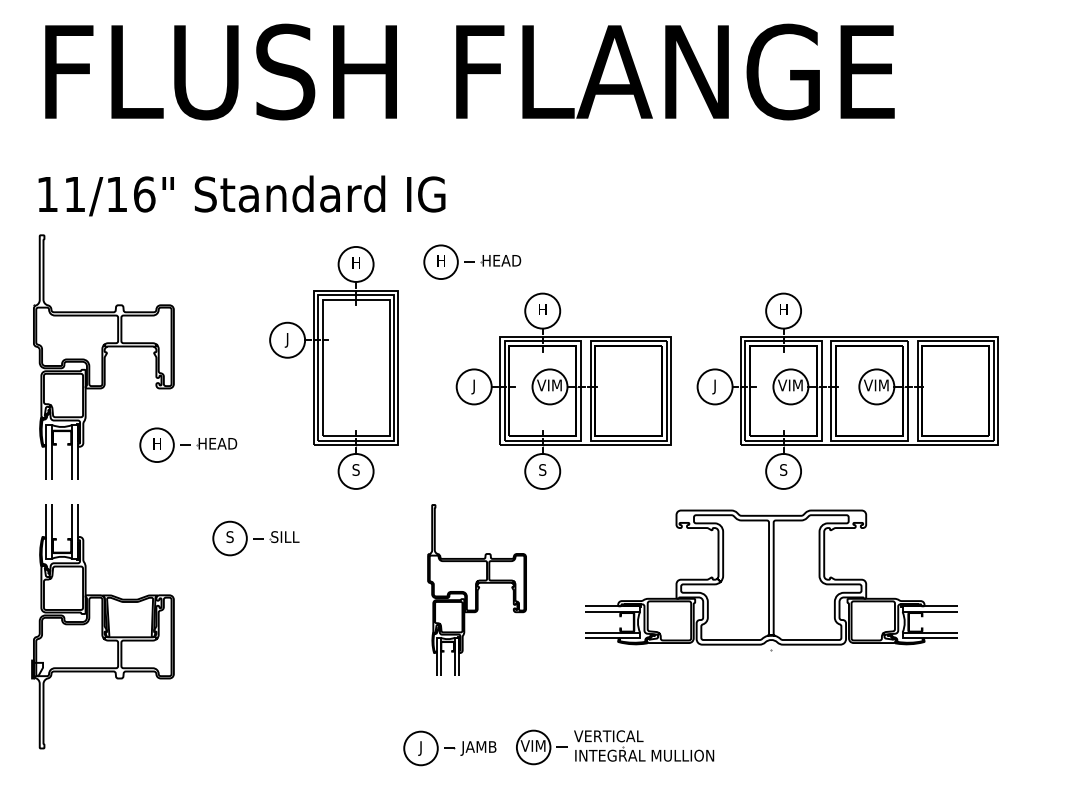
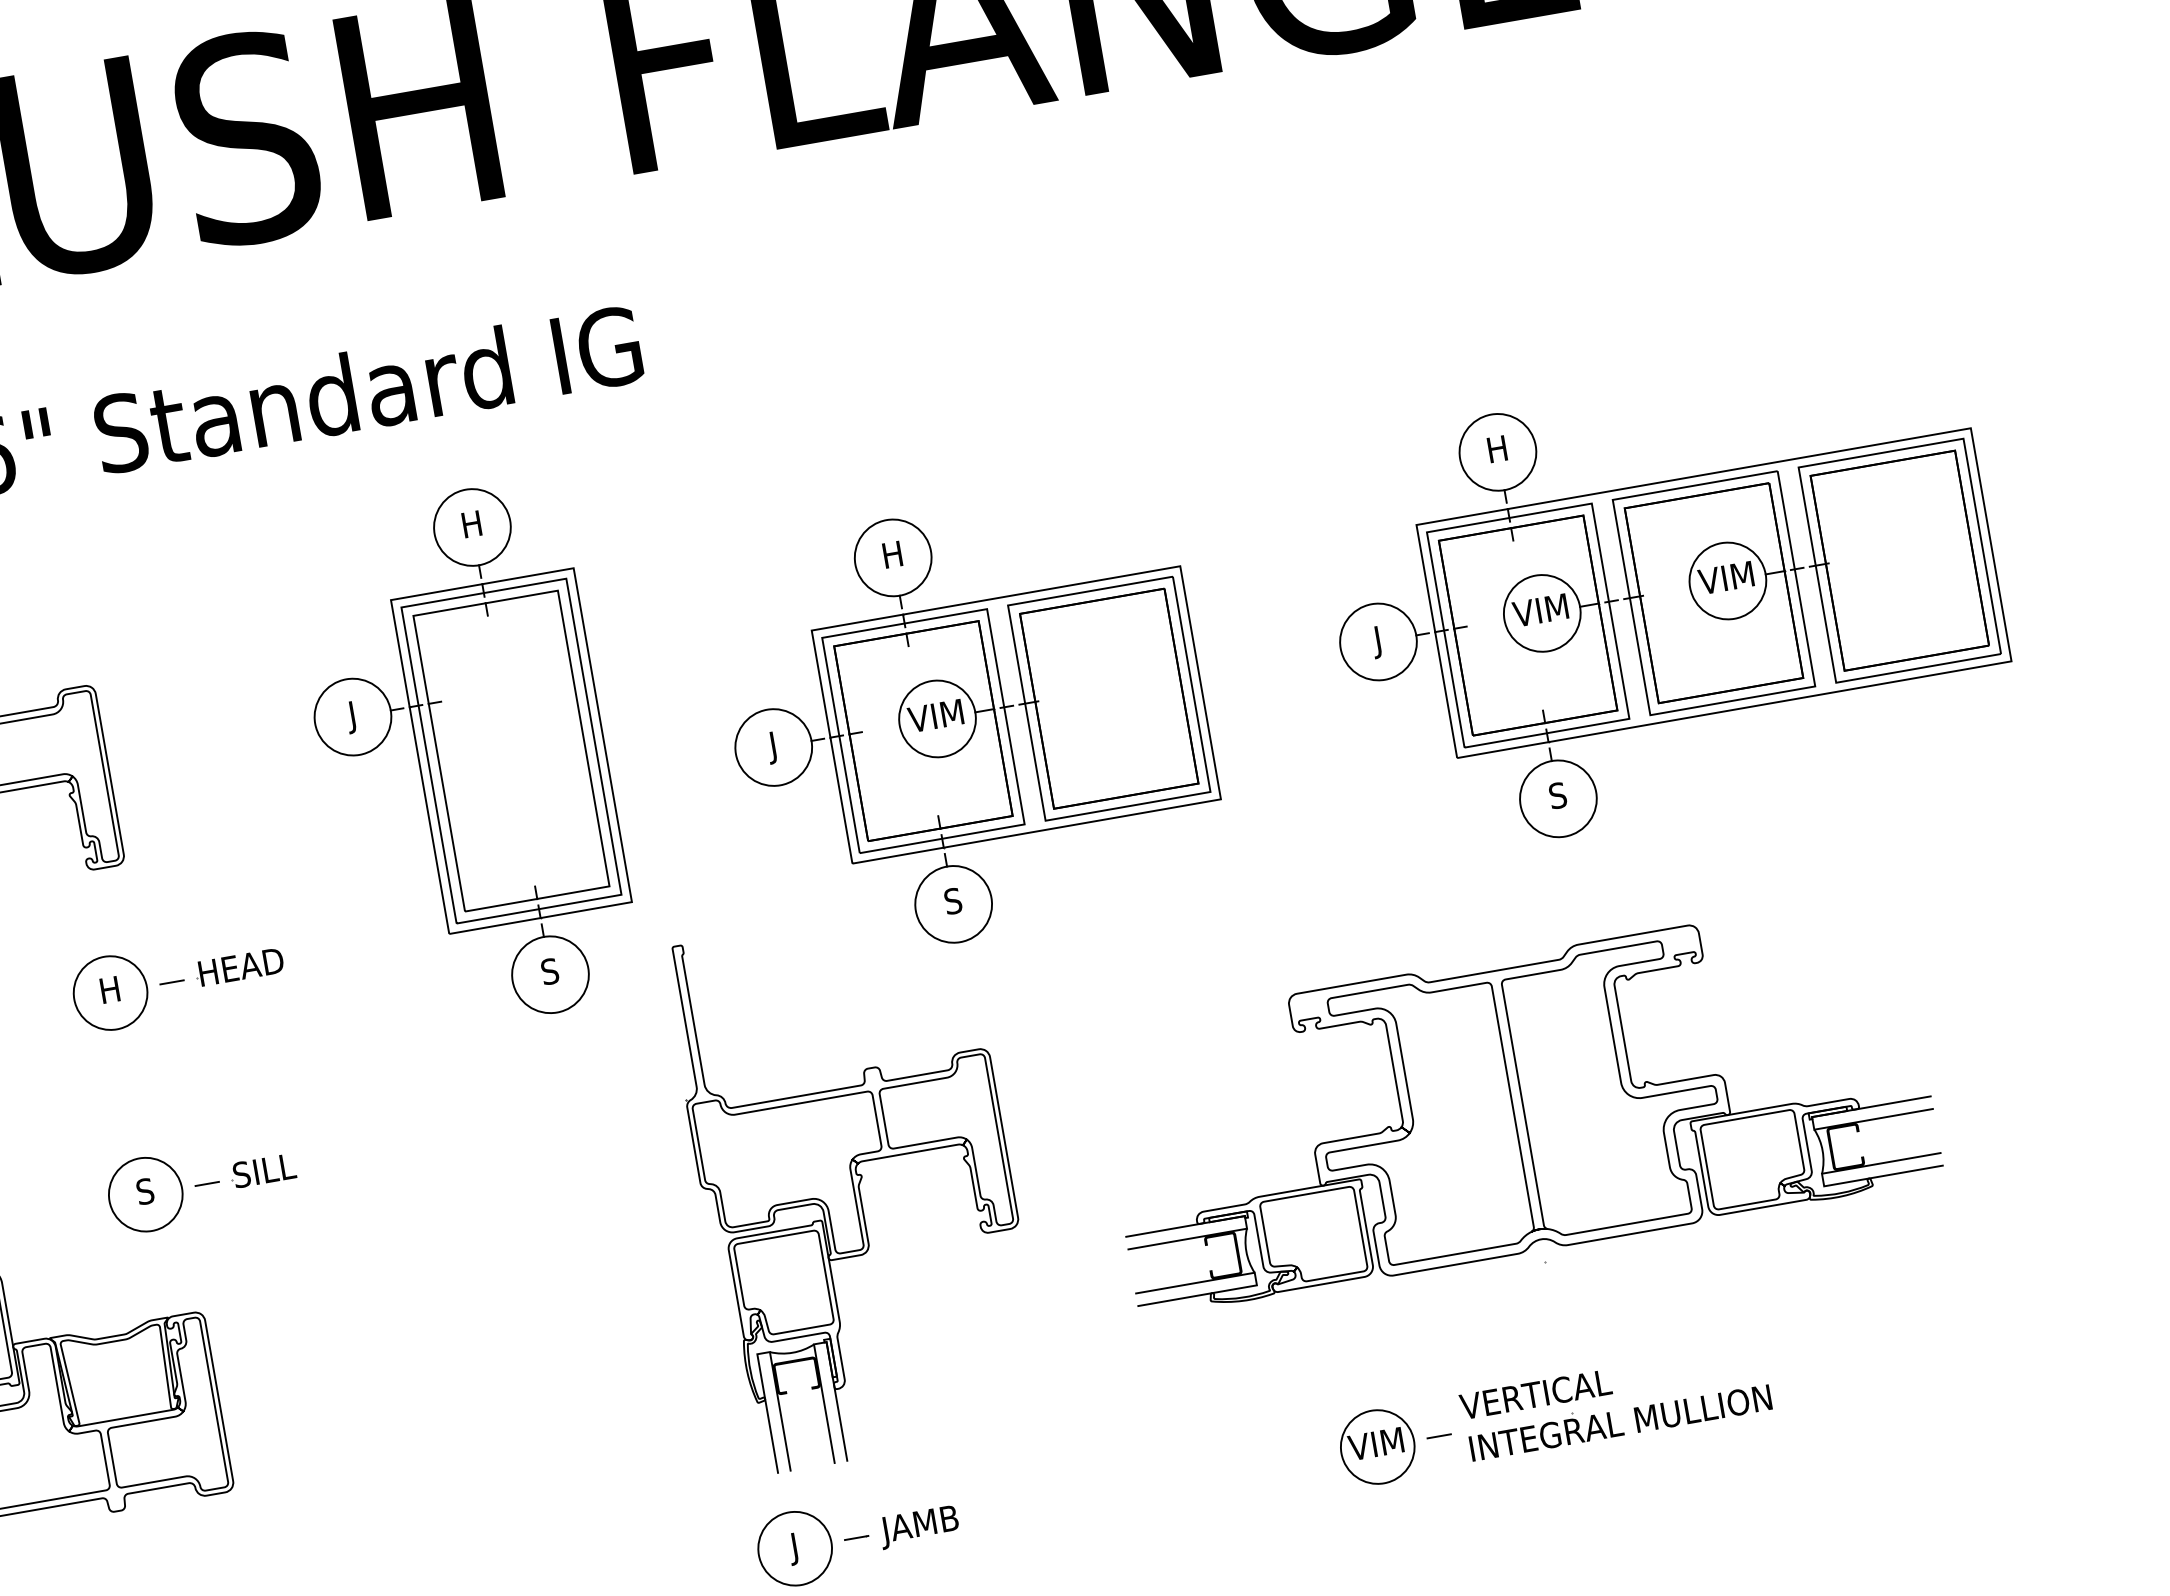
part: (472, 261) -> (722, 477), removed
part: (847, 390) -> (1665, 599), moved
part: (255, 538) -> (200, 1185), moved
part: (771, 580) -> (1519, 1110), moved
part: (476, 589) -> (855, 1184), size x1.43
part: (615, 747) -> (1554, 1416), moved

